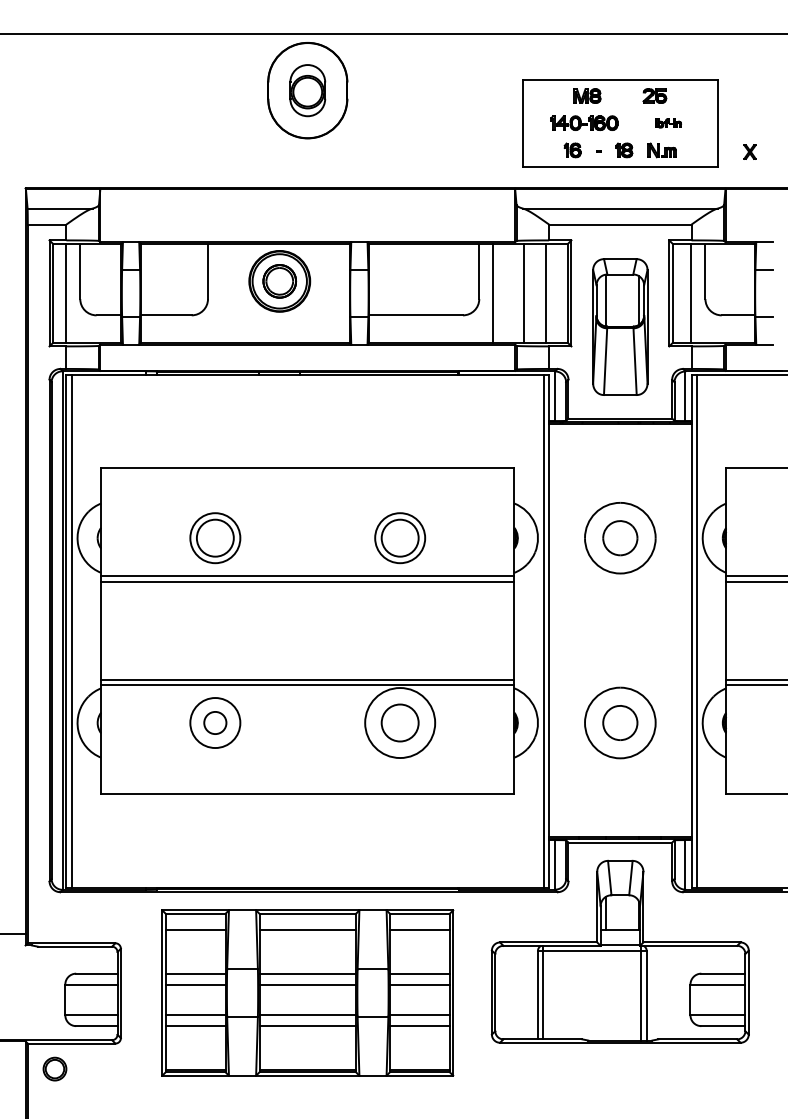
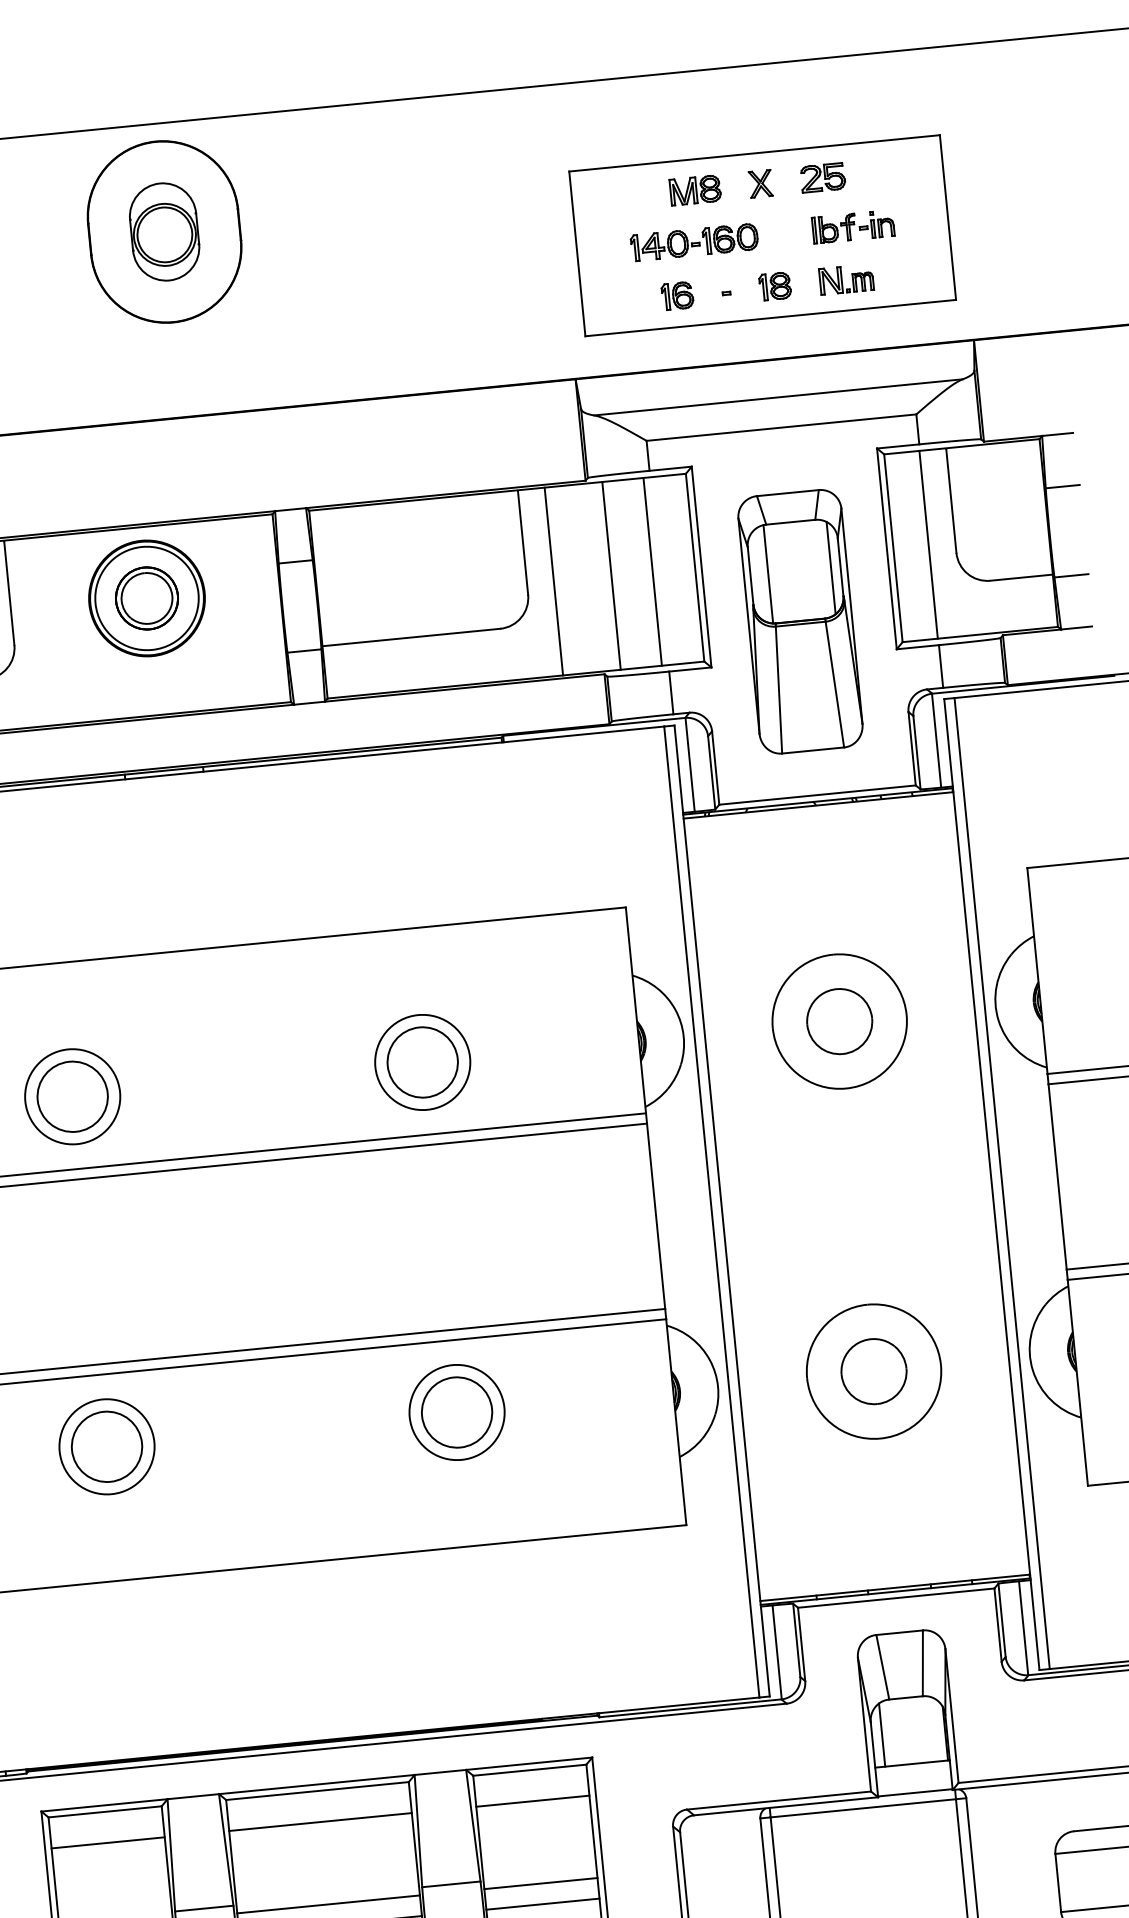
part: (668, 123) -> (853, 227), size x1.67
part: (749, 151) -> (759, 182), moved
circle: (214, 722) -> (105, 1446), size x1.67
circle: (400, 723) -> (457, 1413), size x0.71

